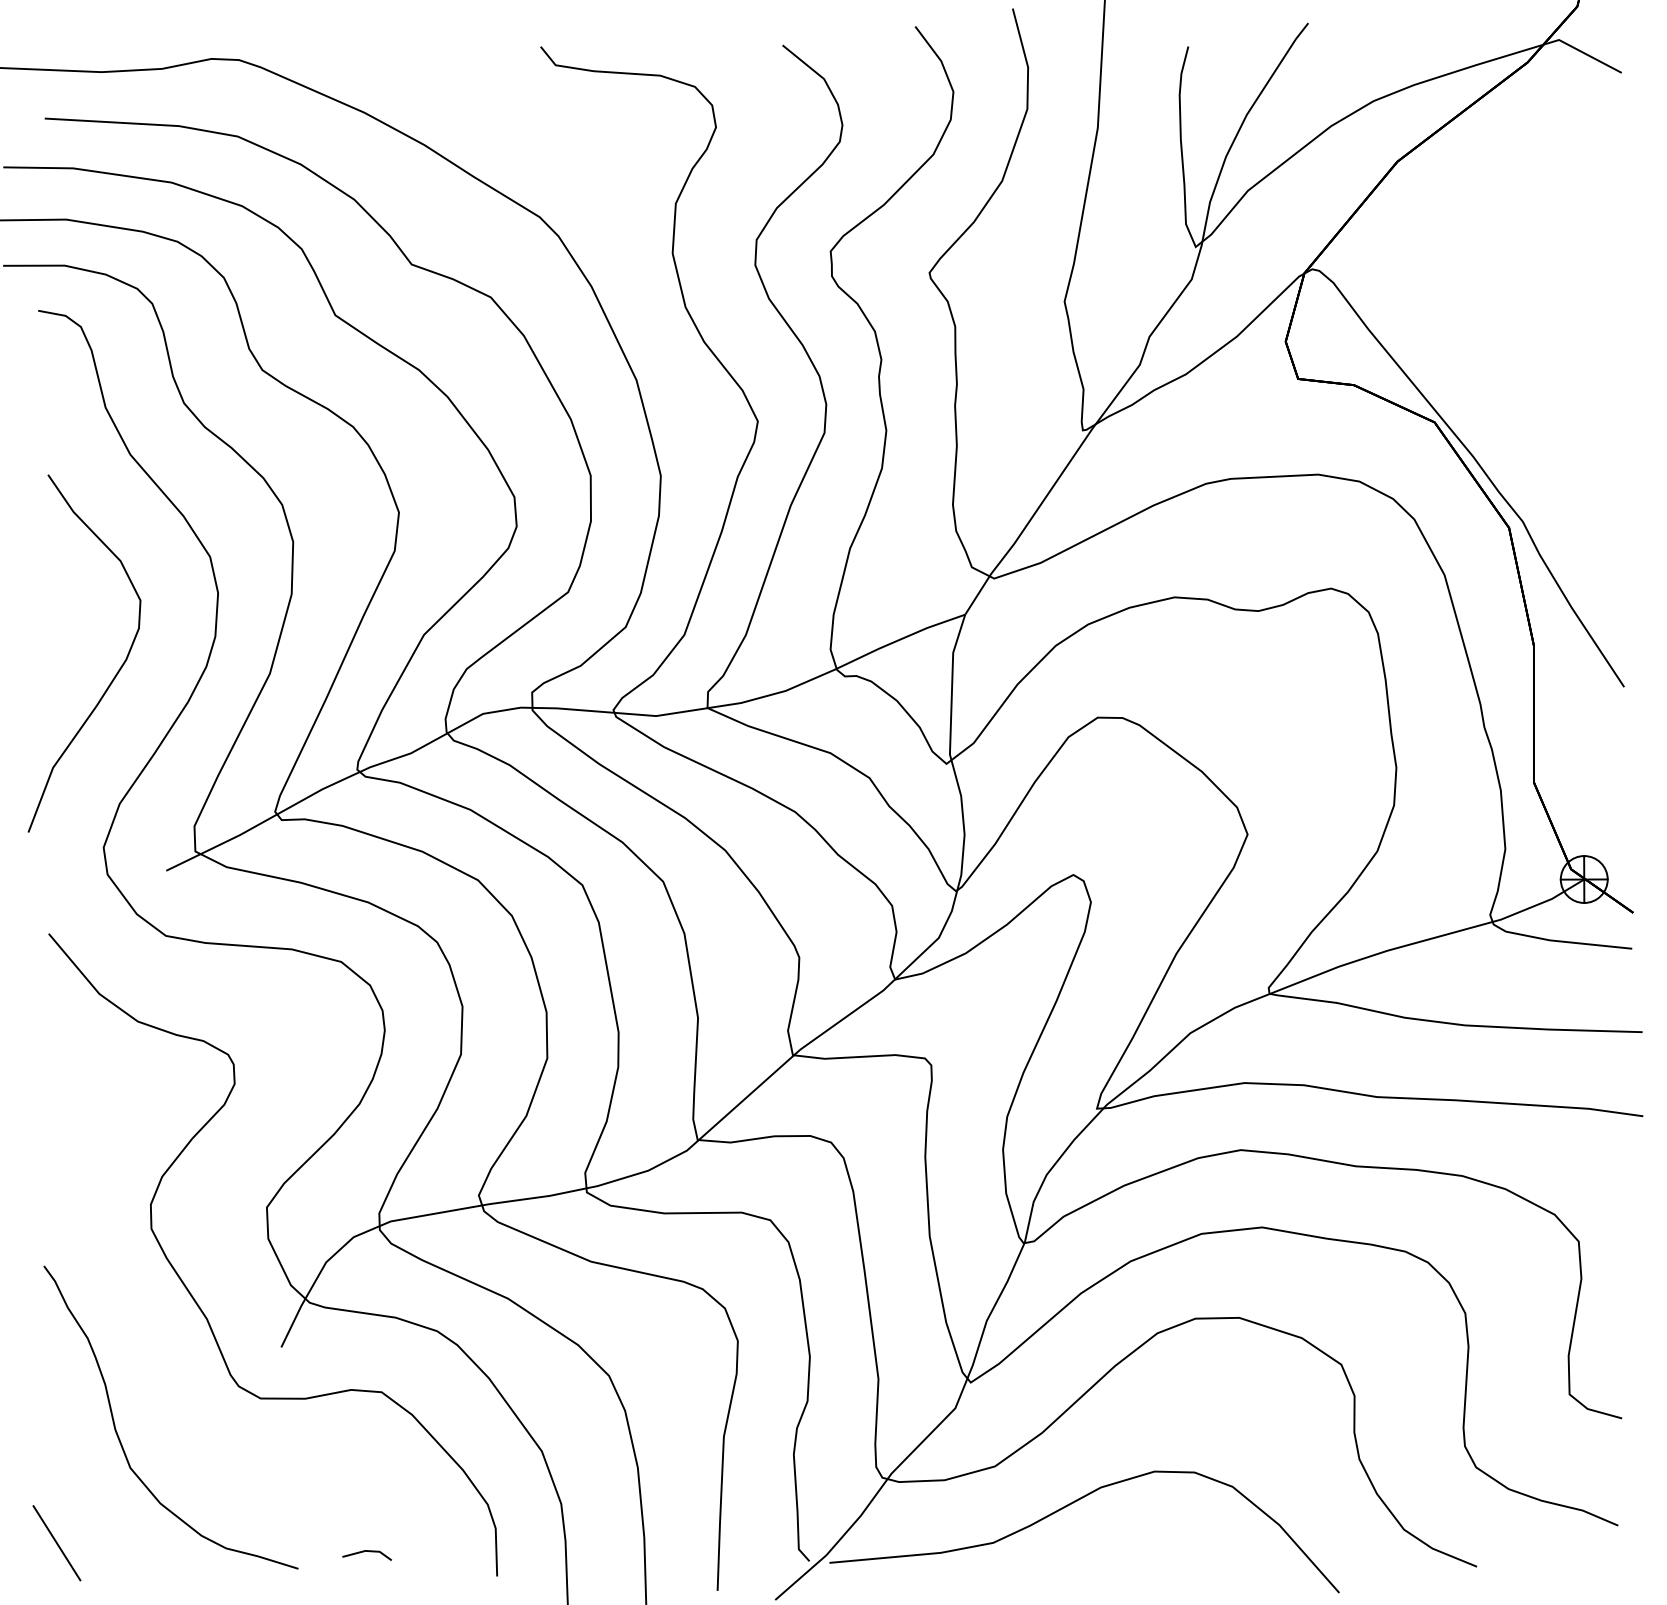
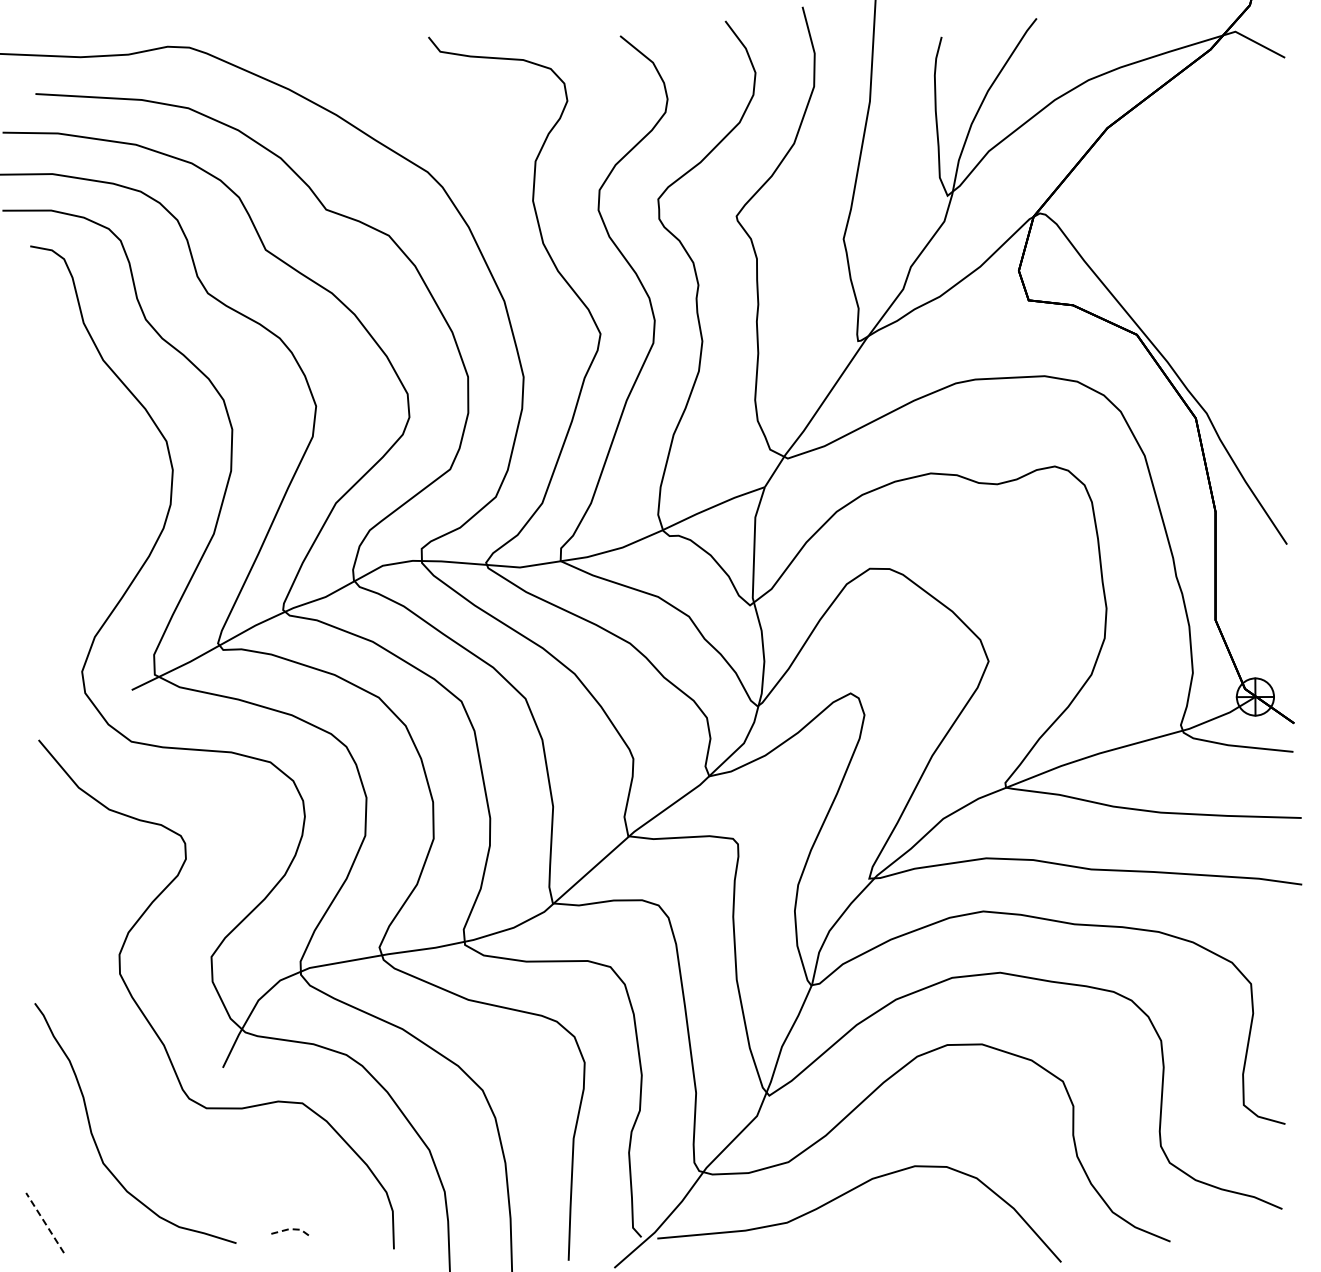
curve: (114, 675) -> (90, 535), removed
line: (56, 1542) -> (44, 1222), solid -> dashed
line: (369, 1551) -> (292, 1229), solid -> dashed

